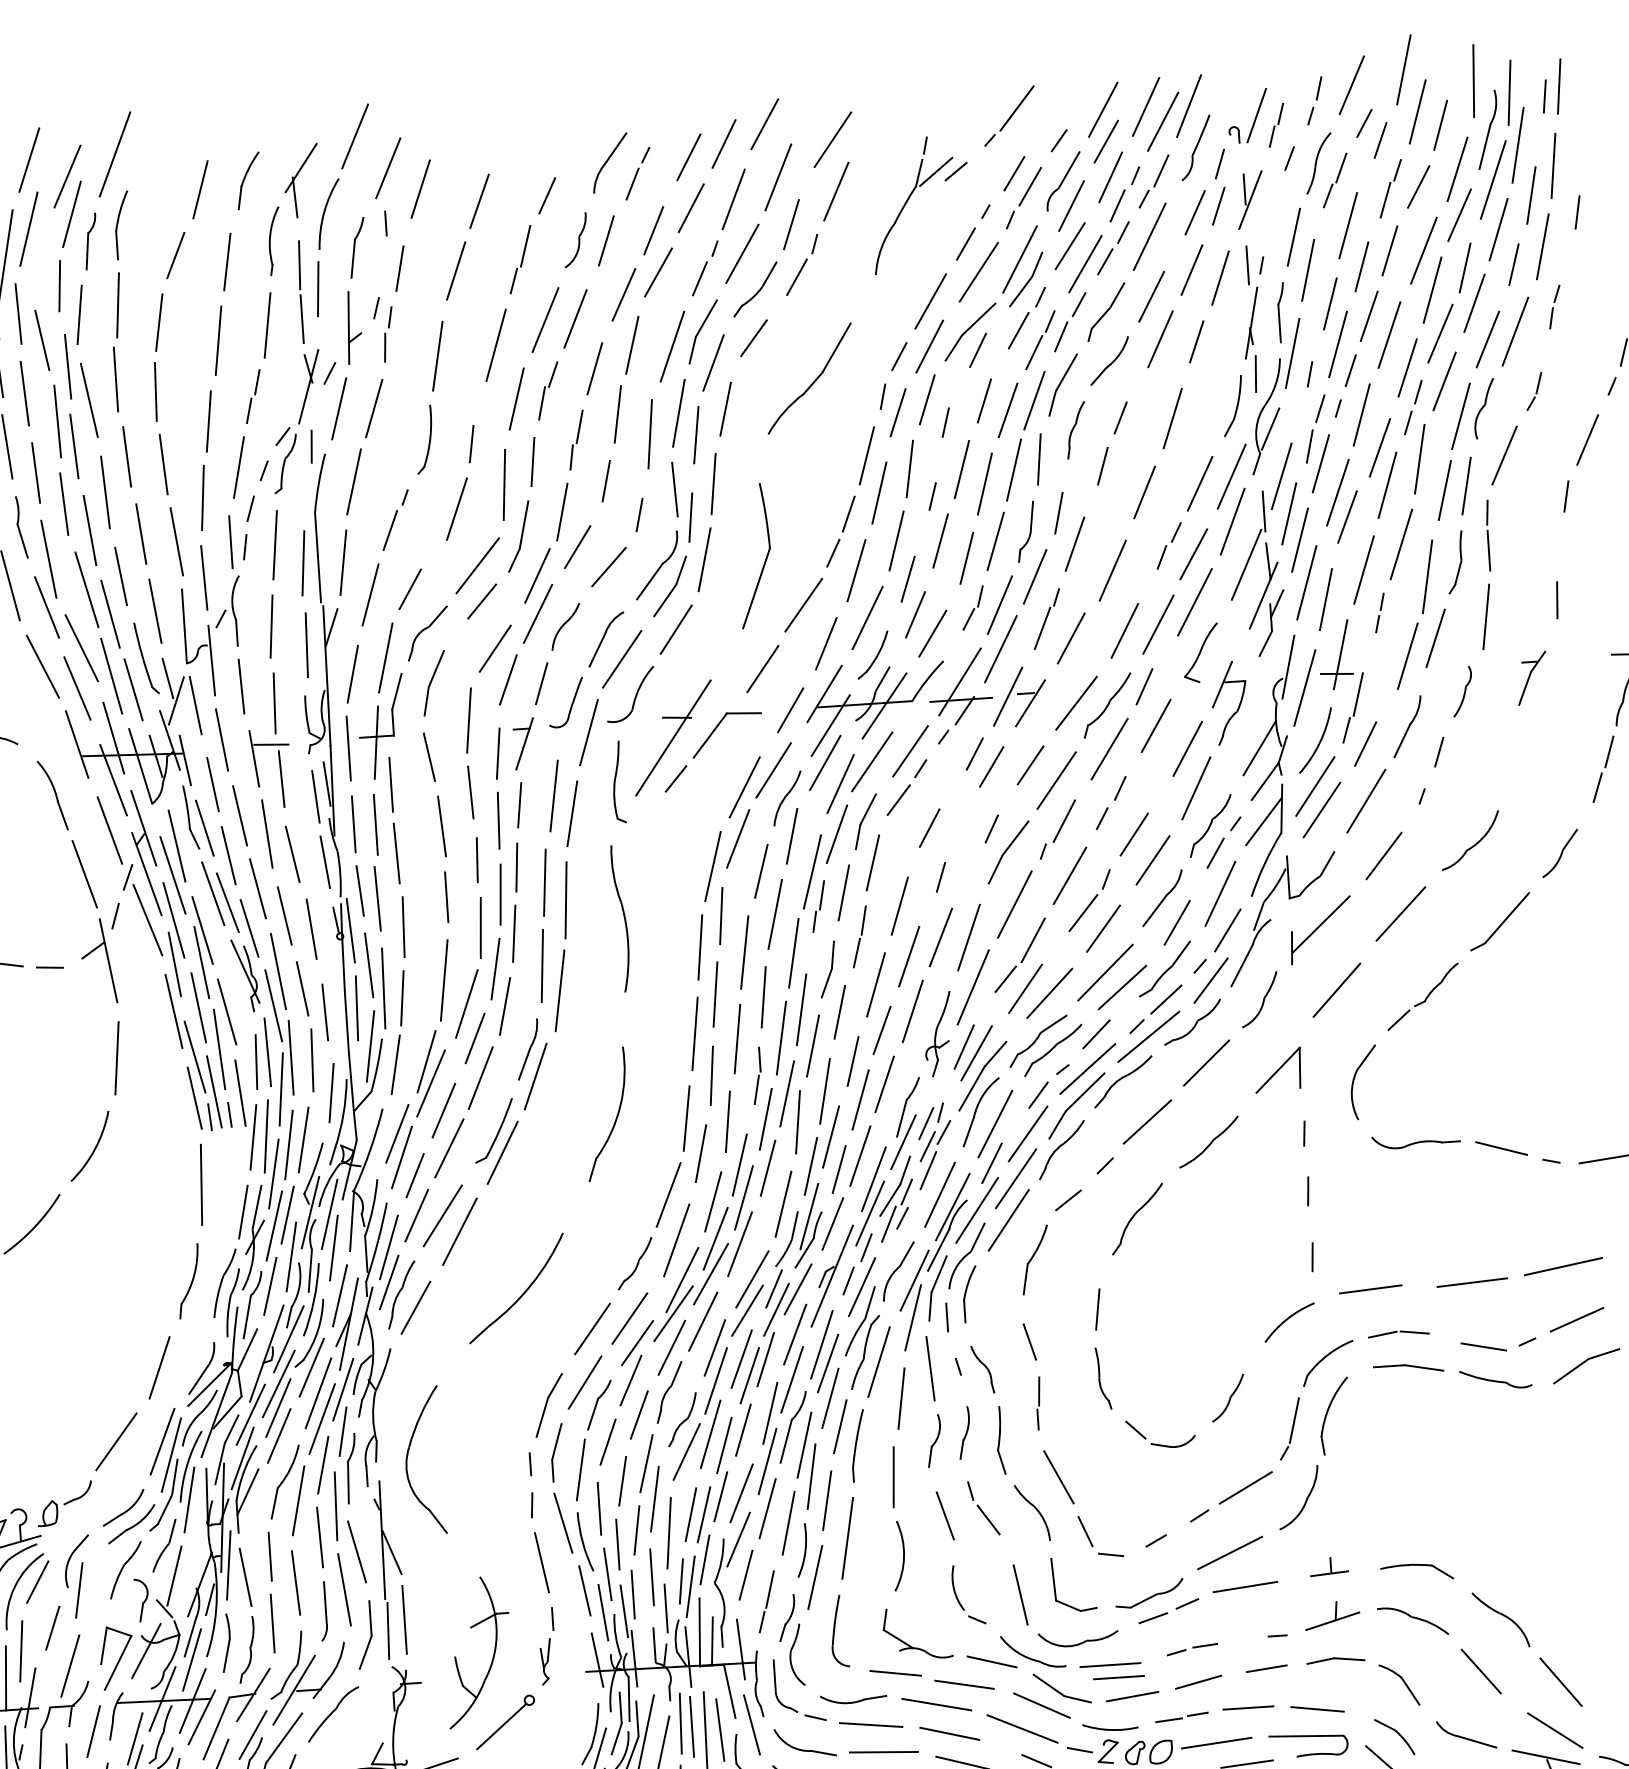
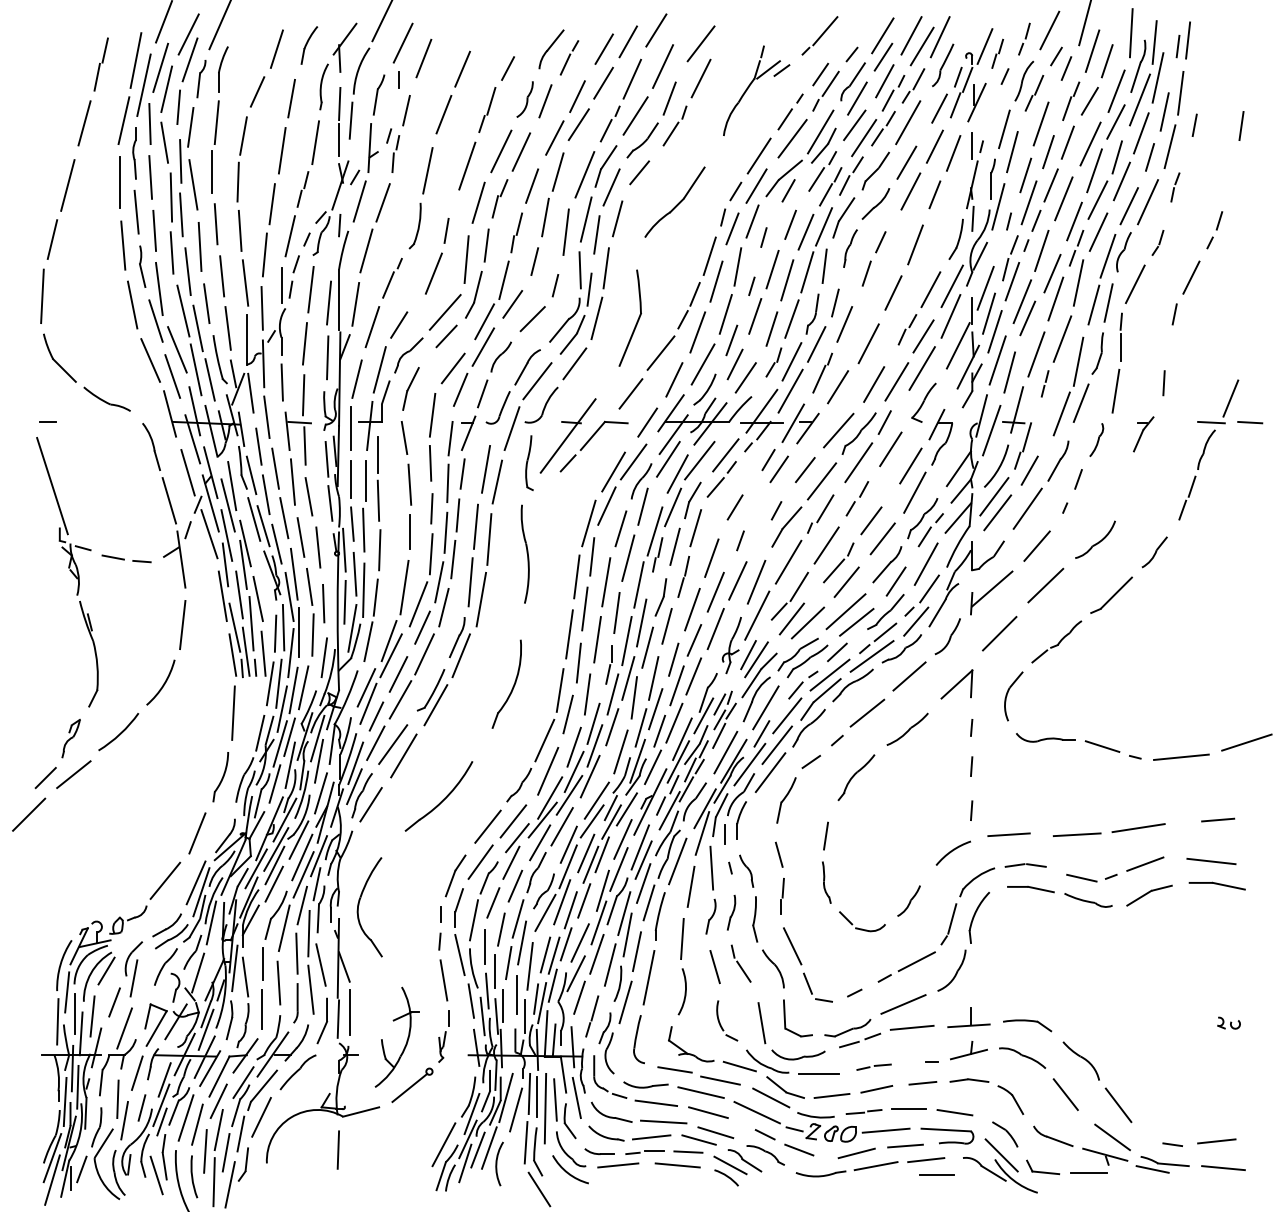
line: (1233, 166) -> (967, 79), added
line: (39, 259) -> (166, 88), added
line: (884, 1253) -> (686, 789), added
part: (1328, 1566) -> (968, 1017), size x1.67
line: (1118, 1677) -> (823, 1082), removed

